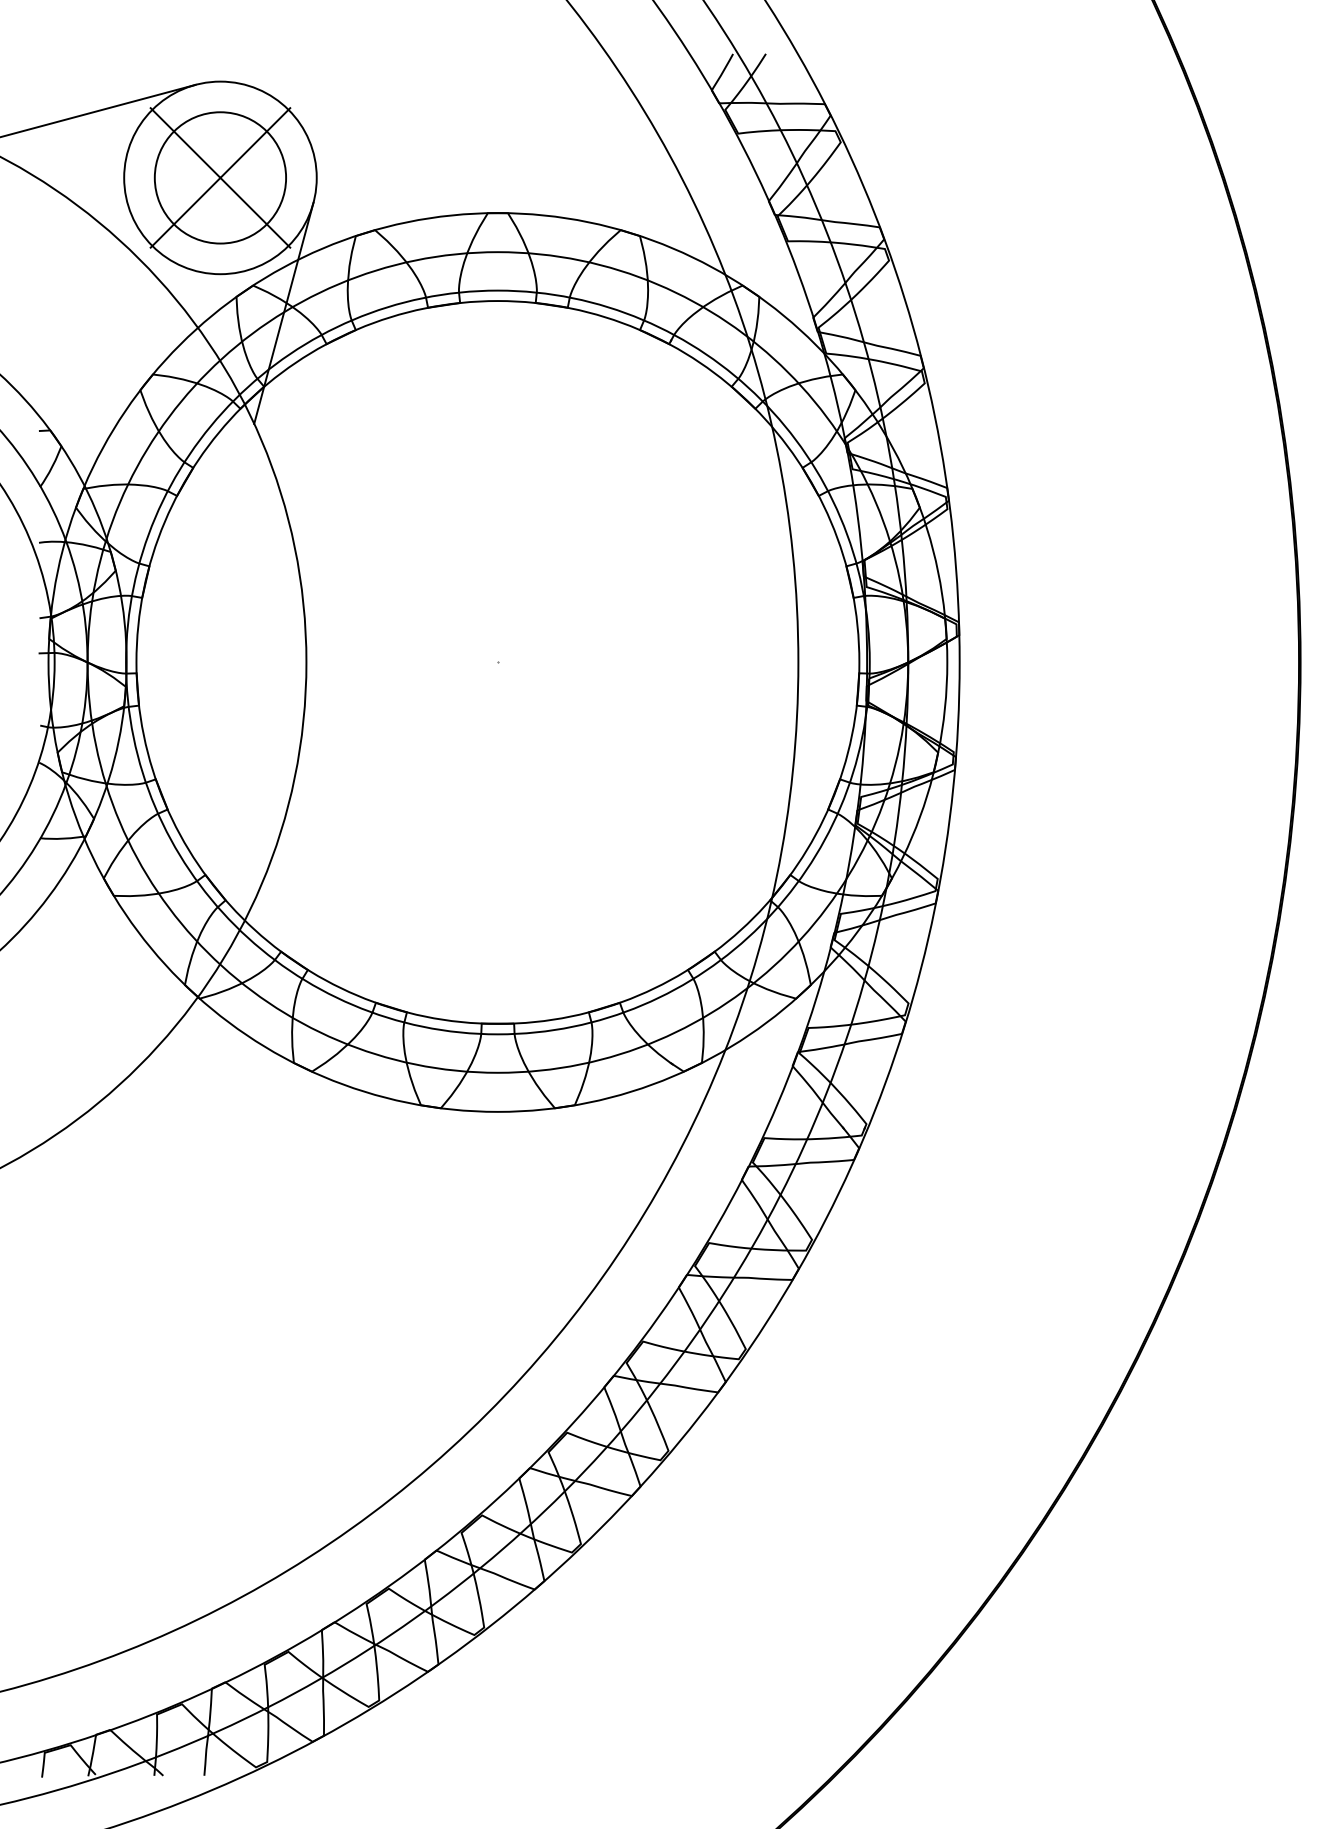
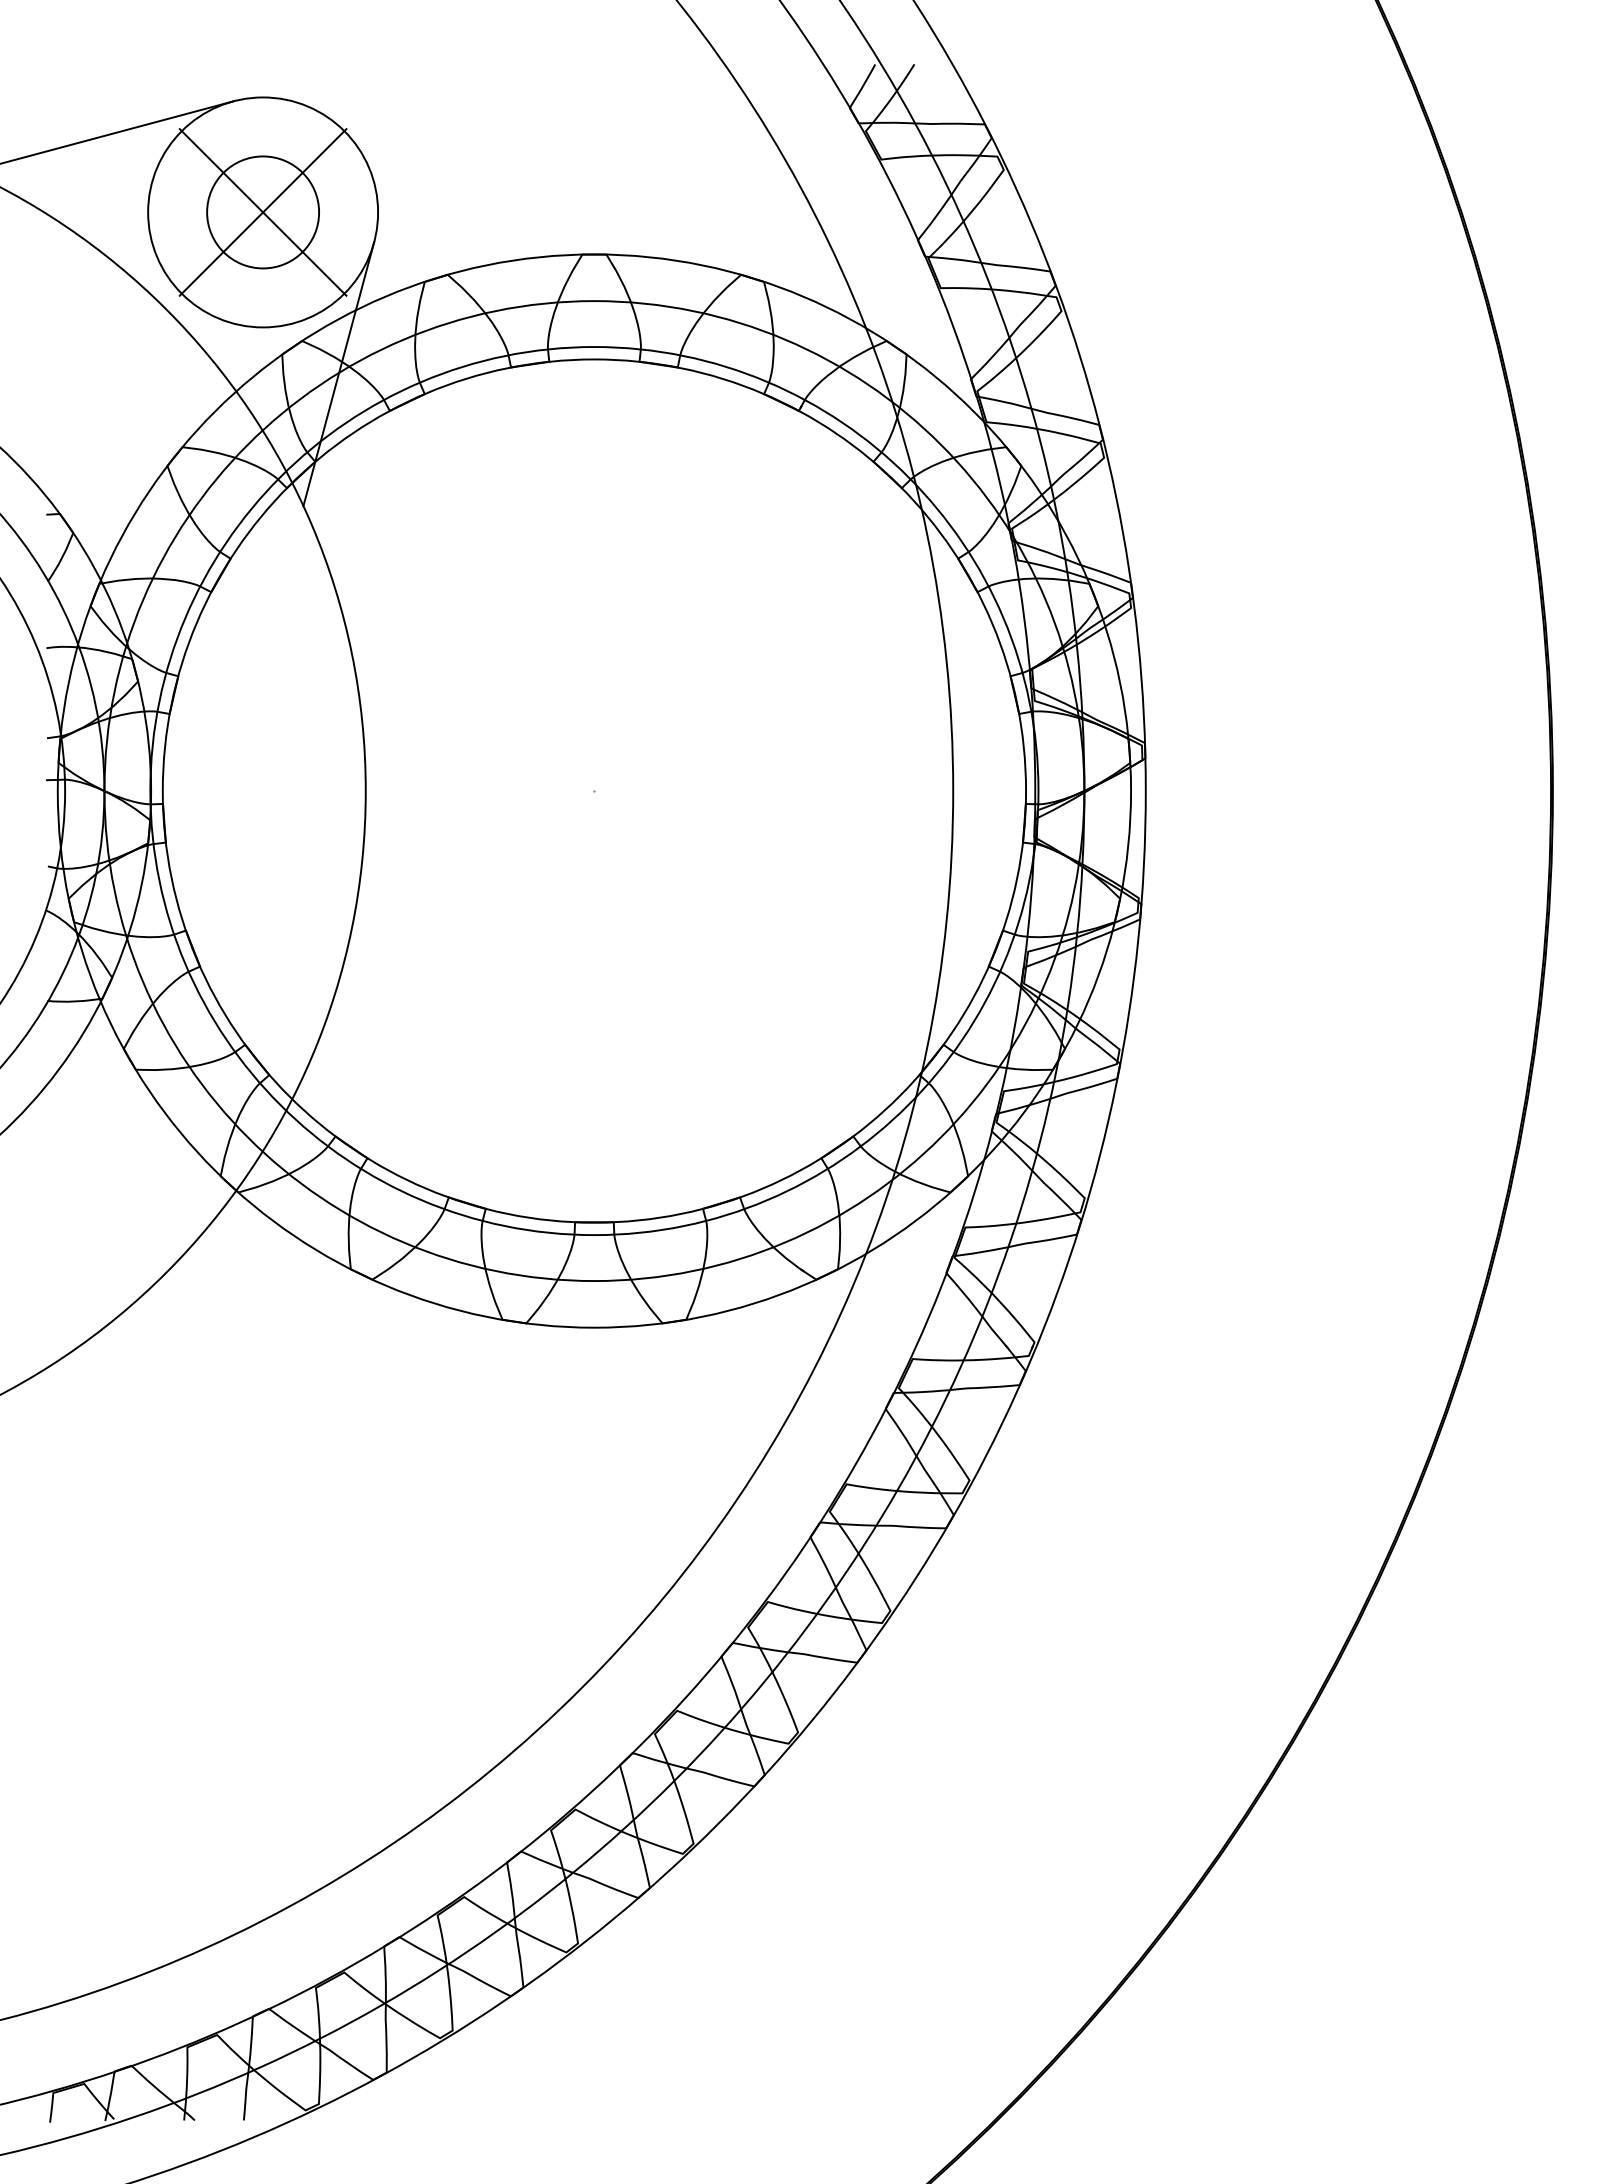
circle: (220, 177) -> (263, 211), size x0.71

